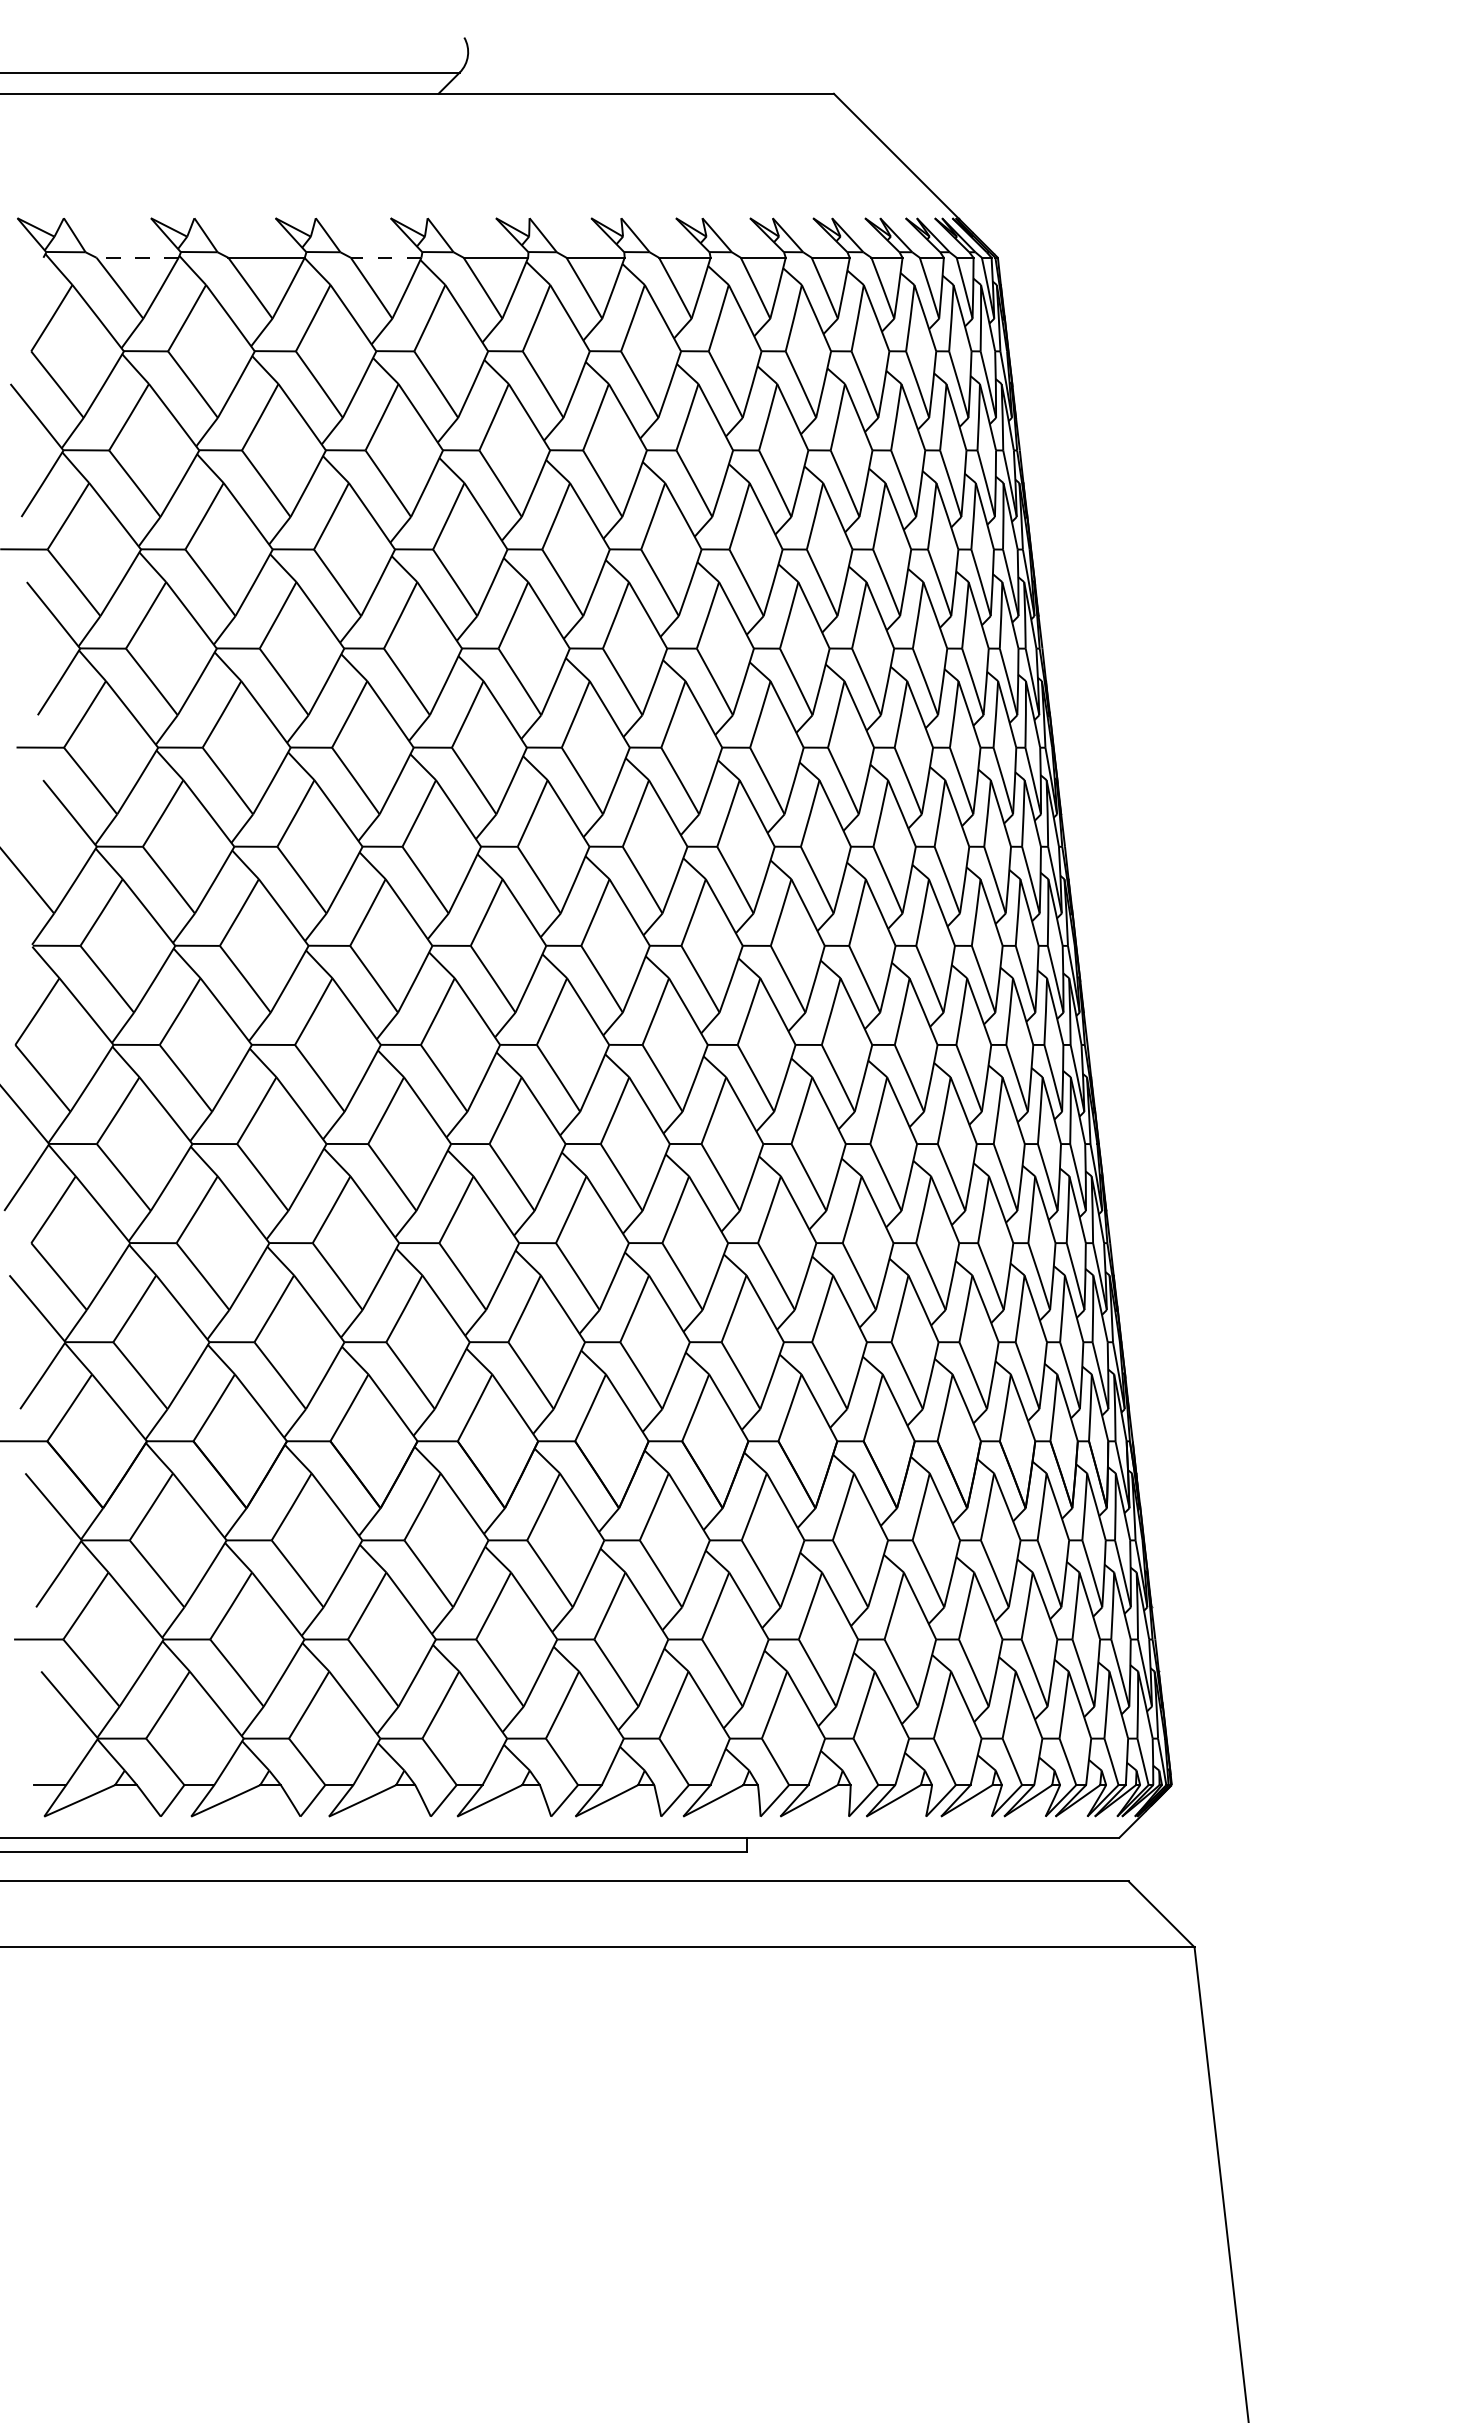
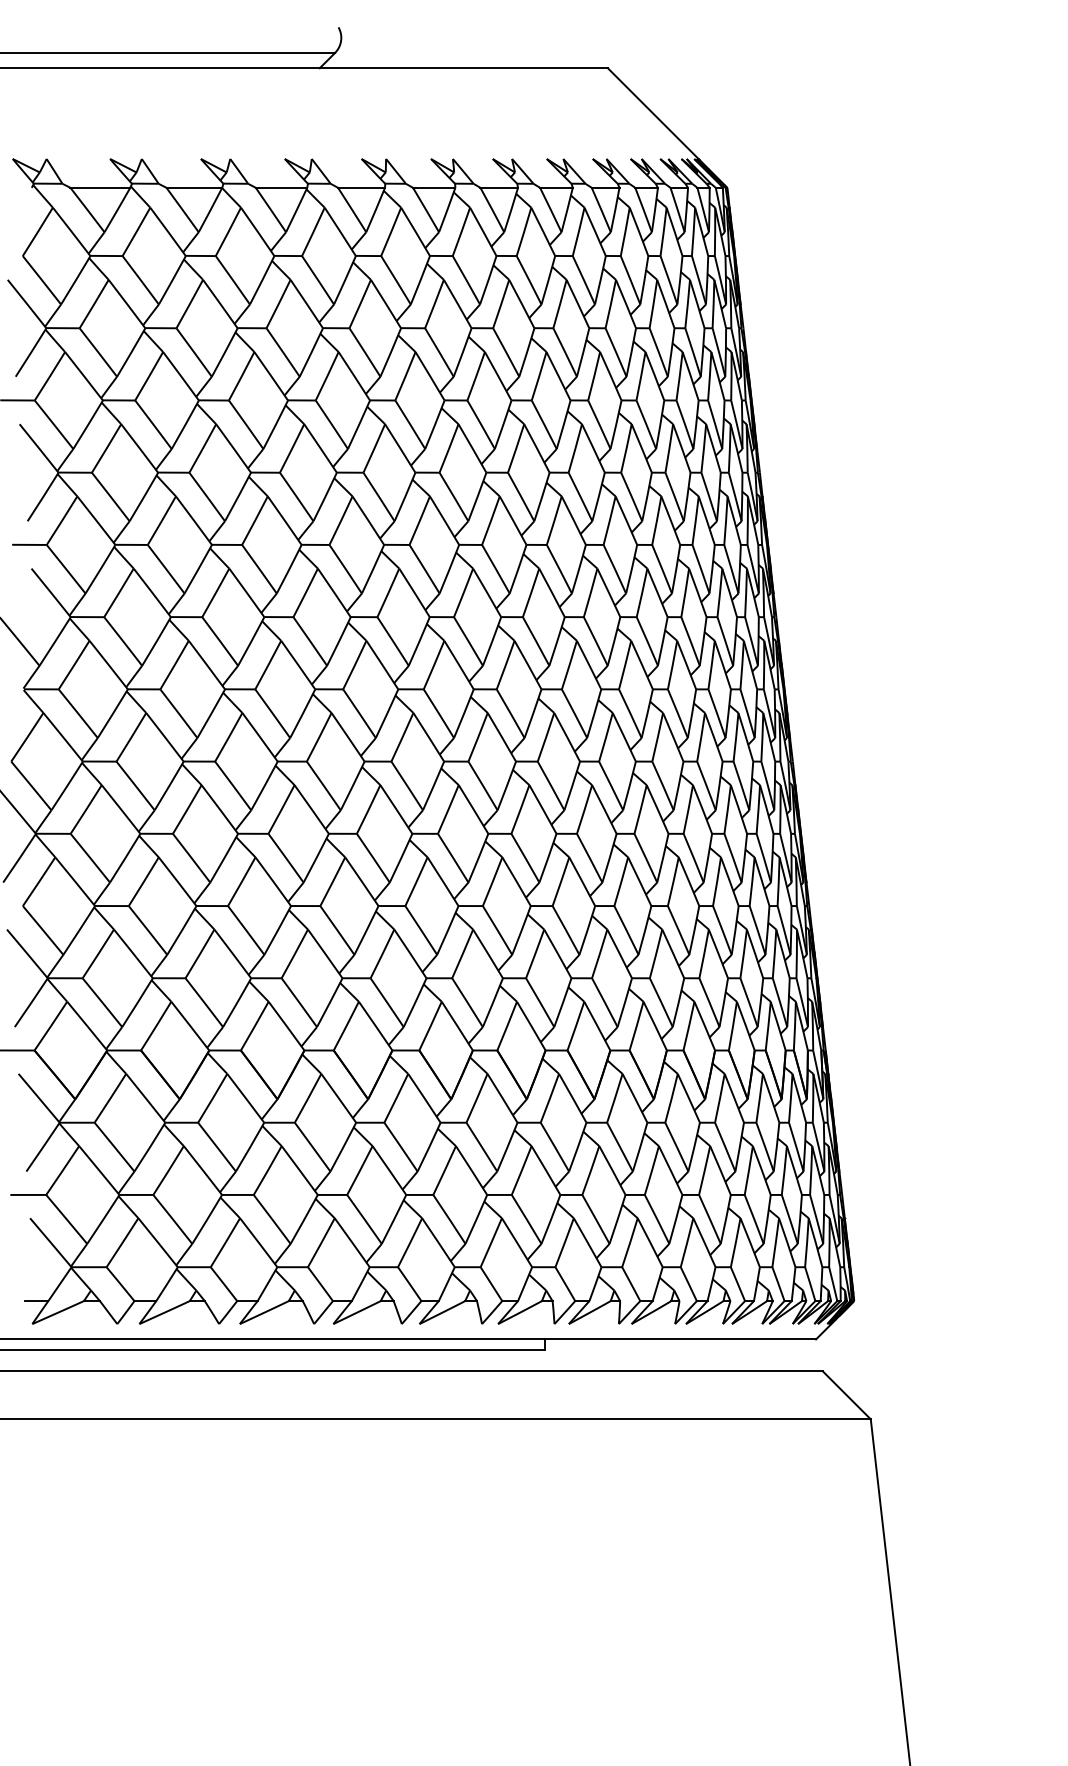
line: (137, 257) -> (100, 187), dashed -> solid
line: (385, 257) -> (281, 187), dashed -> solid

